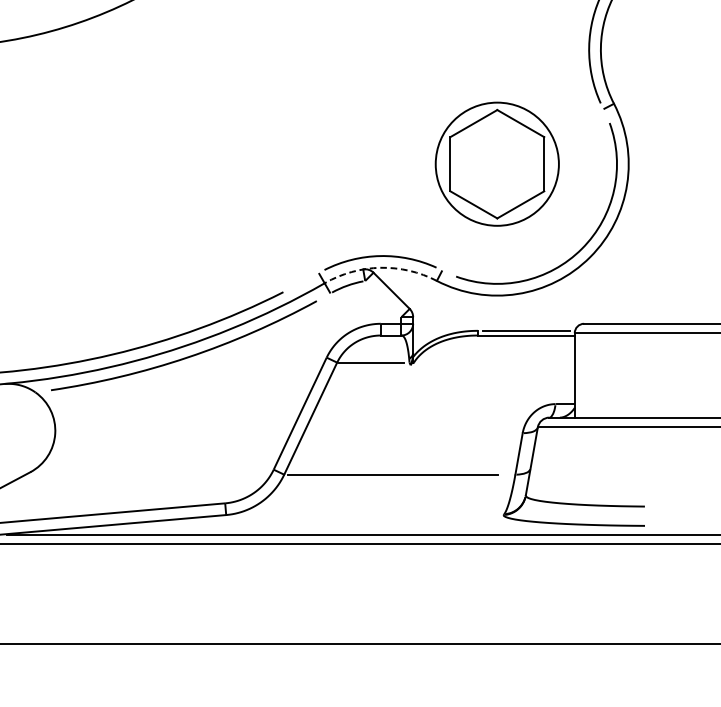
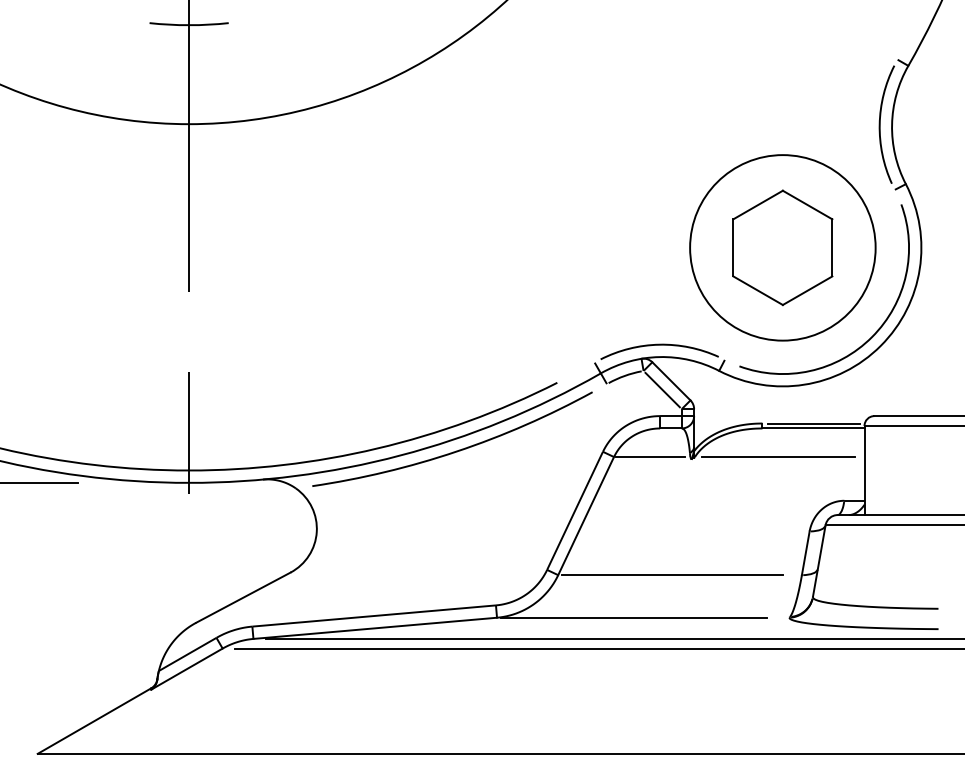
circle: (496, 163) -> (782, 247), size x1.43
arc: (380, 268) -> (659, 357), dashed -> solid
line: (383, 298) -> (662, 389), added
line: (492, 363) -> (777, 457), added
line: (355, 514) -> (633, 617), added

